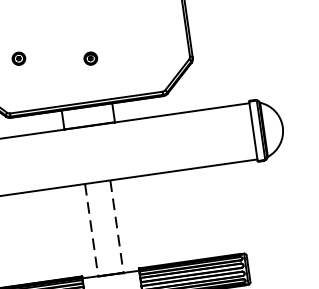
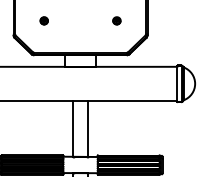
part: (90, 58) -> (116, 20), moved
line: (117, 227) -> (88, 129), dashed -> solid
line: (91, 231) -> (72, 129), dashed -> solid

